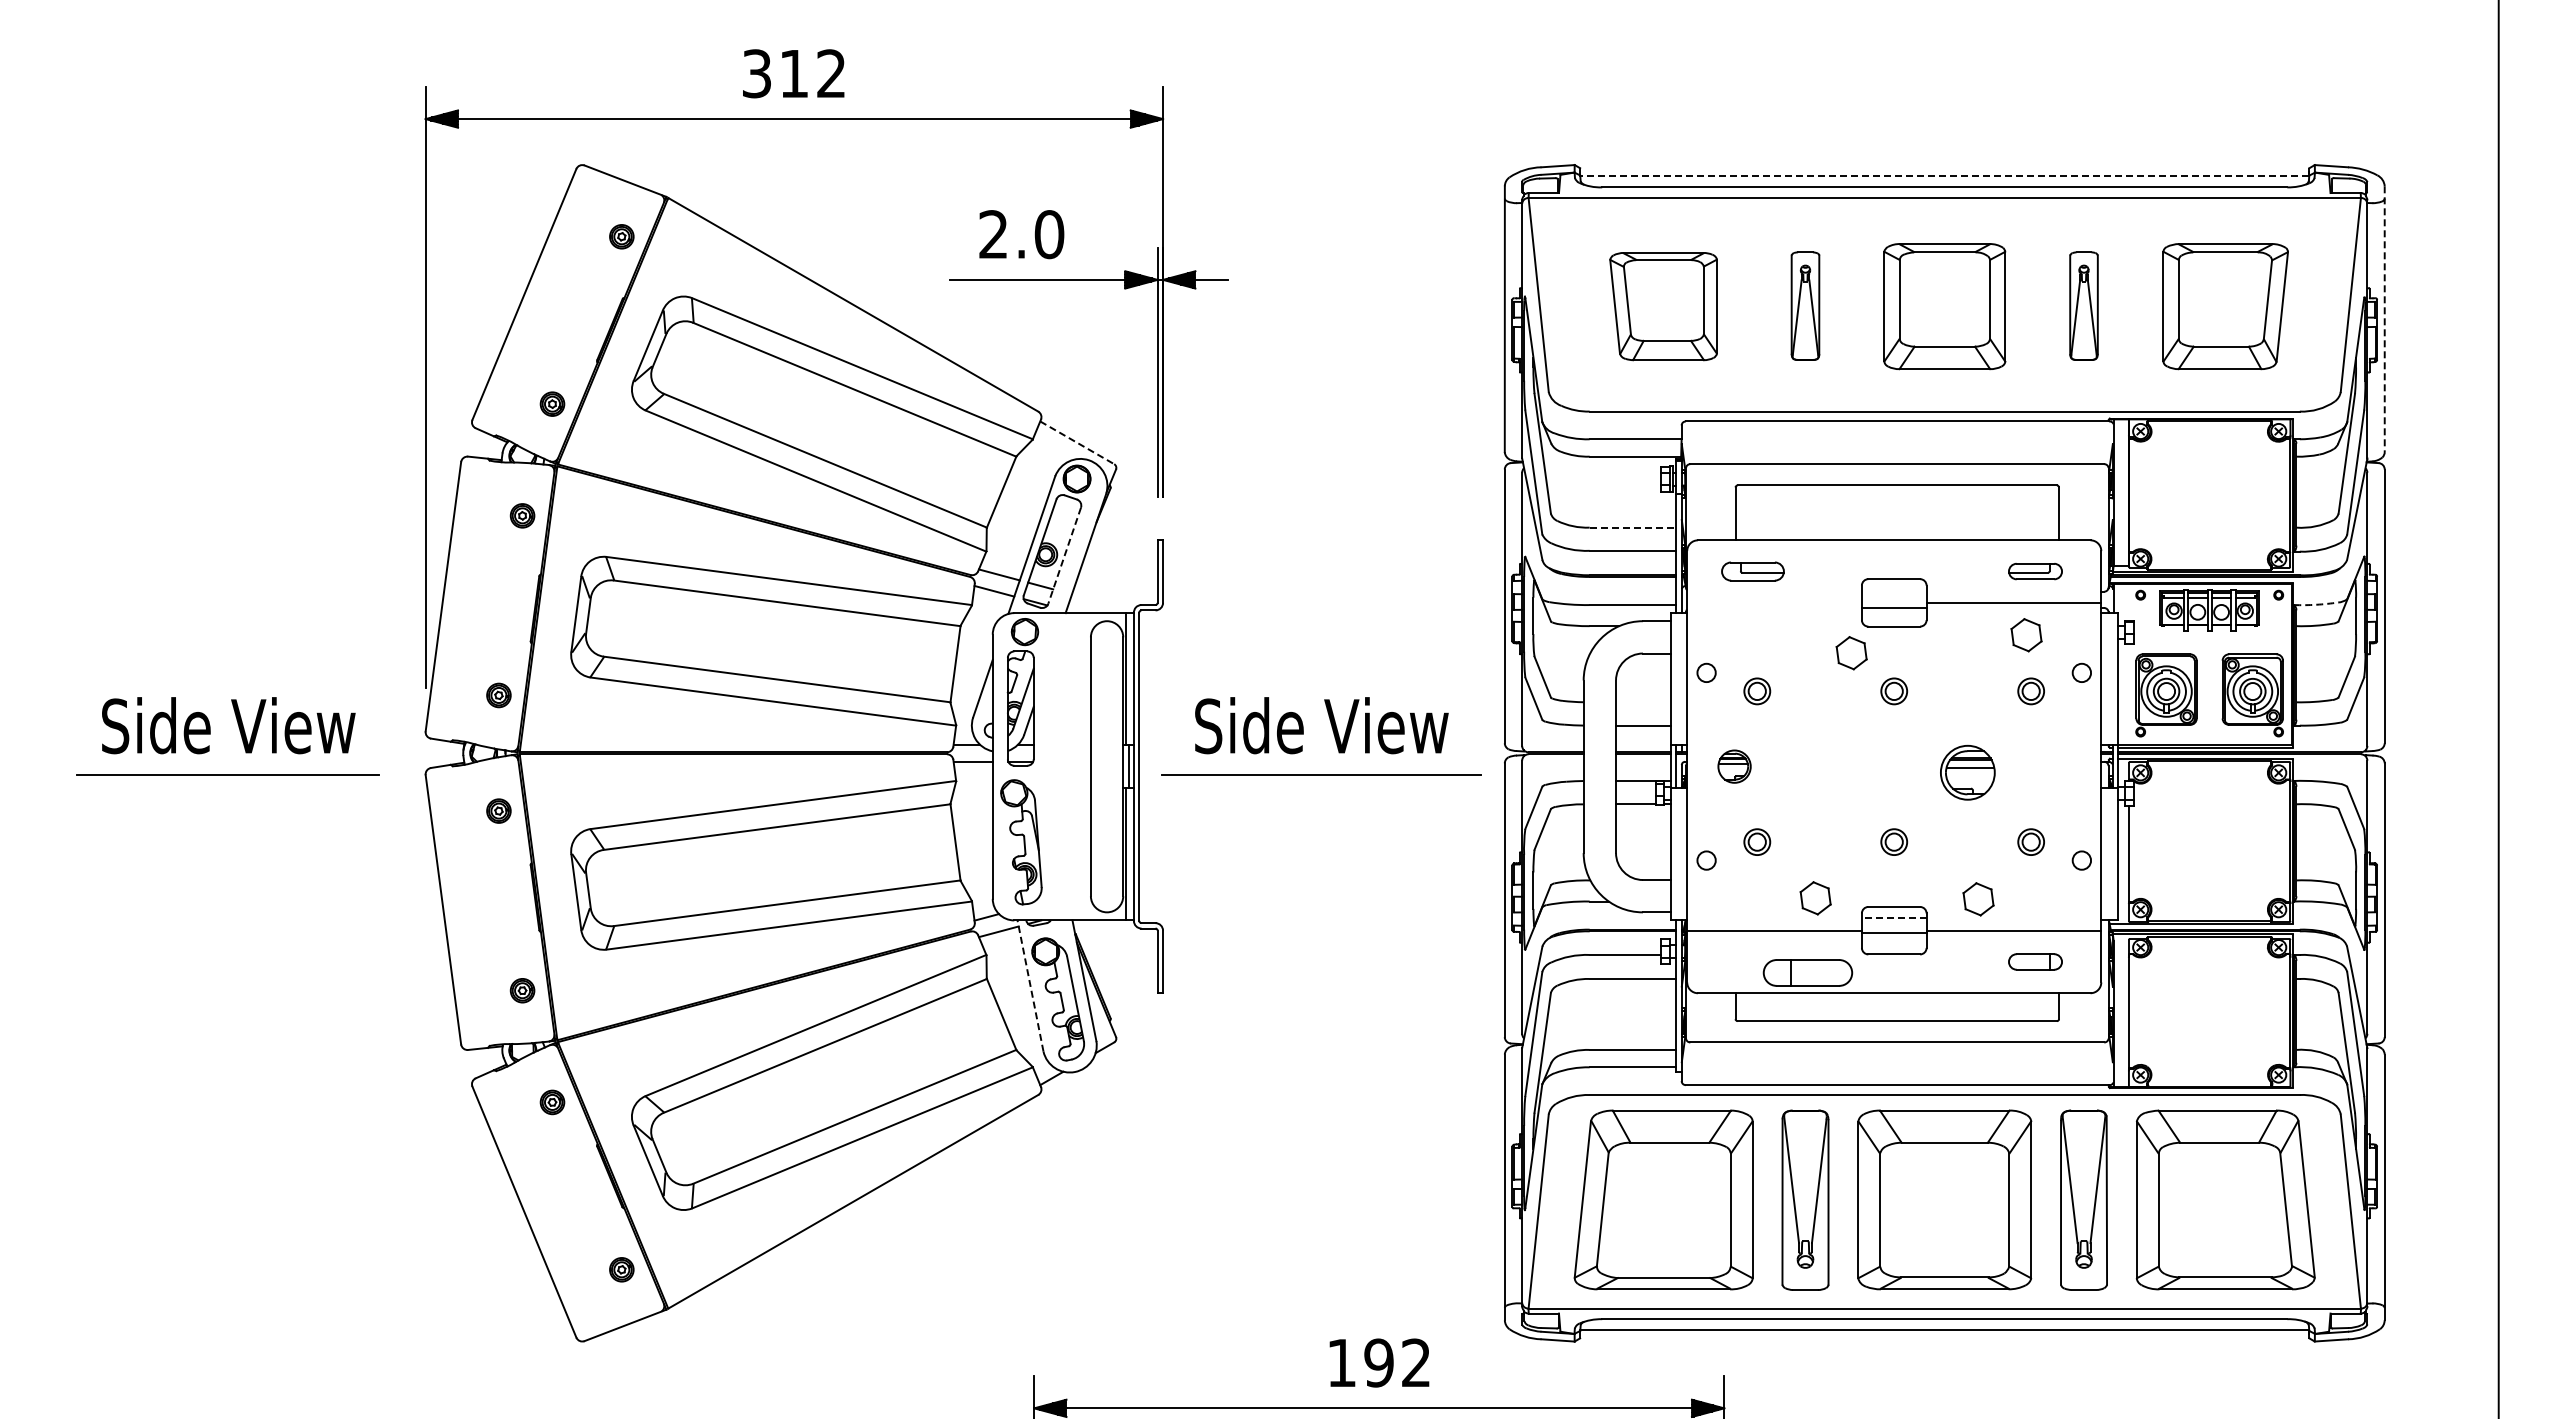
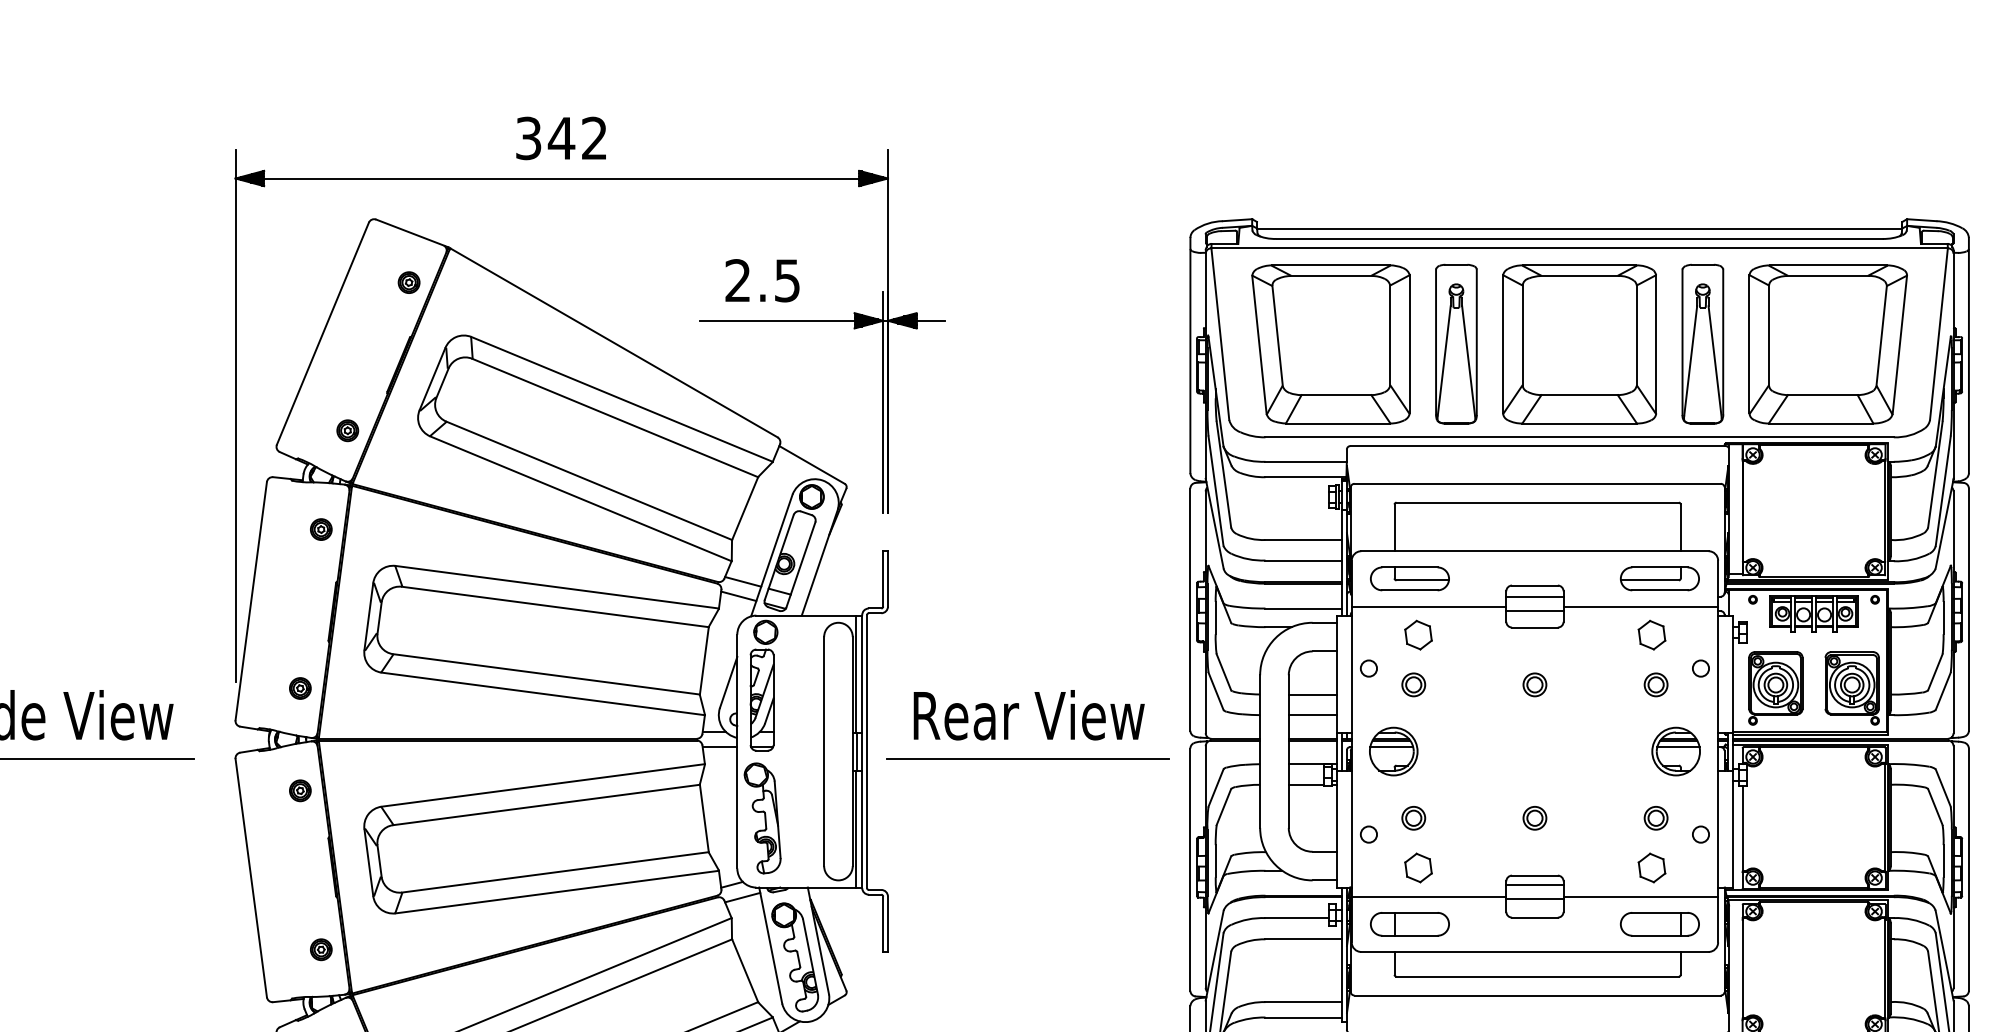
text: (793, 73) -> (561, 138), 312 -> 342
line: (1944, 176) -> (1579, 229), dashed -> solid
text: (1049, 234) -> (787, 280), 2.0 -> 2.5
part: (1805, 305) -> (1456, 343), size x1.67
part: (2083, 305) -> (1702, 343), size x1.67
part: (1663, 306) -> (1330, 344), size x1.67
part: (1944, 306) -> (1579, 344), size x1.43
part: (2225, 306) -> (1828, 344), size x1.43
line: (2384, 319) -> (1968, 355), dashed -> solid
line: (1077, 442) -> (812, 464), dashed -> solid
line: (1633, 527) -> (1304, 539), dashed -> solid
line: (1064, 555) -> (800, 564), dashed -> solid
part: (1752, 571) -> (1409, 578), size x1.43
part: (2035, 571) -> (1659, 578), size x1.67
line: (1893, 591) -> (1534, 596), added
line: (1774, 602) -> (1428, 606), added
arc: (2316, 604) -> (1908, 608), dashed -> solid
part: (1851, 653) -> (1418, 635), moved
line: (1643, 702) -> (1313, 694), added
text: (1322, 725) -> (1029, 715), Side View -> Rear View
part: (1734, 766) -> (1393, 751), size x1.67
part: (1967, 772) -> (1675, 751), moved
part: (1815, 898) -> (1418, 868), moved
part: (1978, 899) -> (1651, 868), moved
line: (1893, 917) -> (1534, 884), dashed -> solid
part: (2035, 961) -> (1659, 923), size x1.67
part: (1807, 972) -> (1409, 923), moved
line: (1030, 986) -> (770, 946), dashed -> solid

